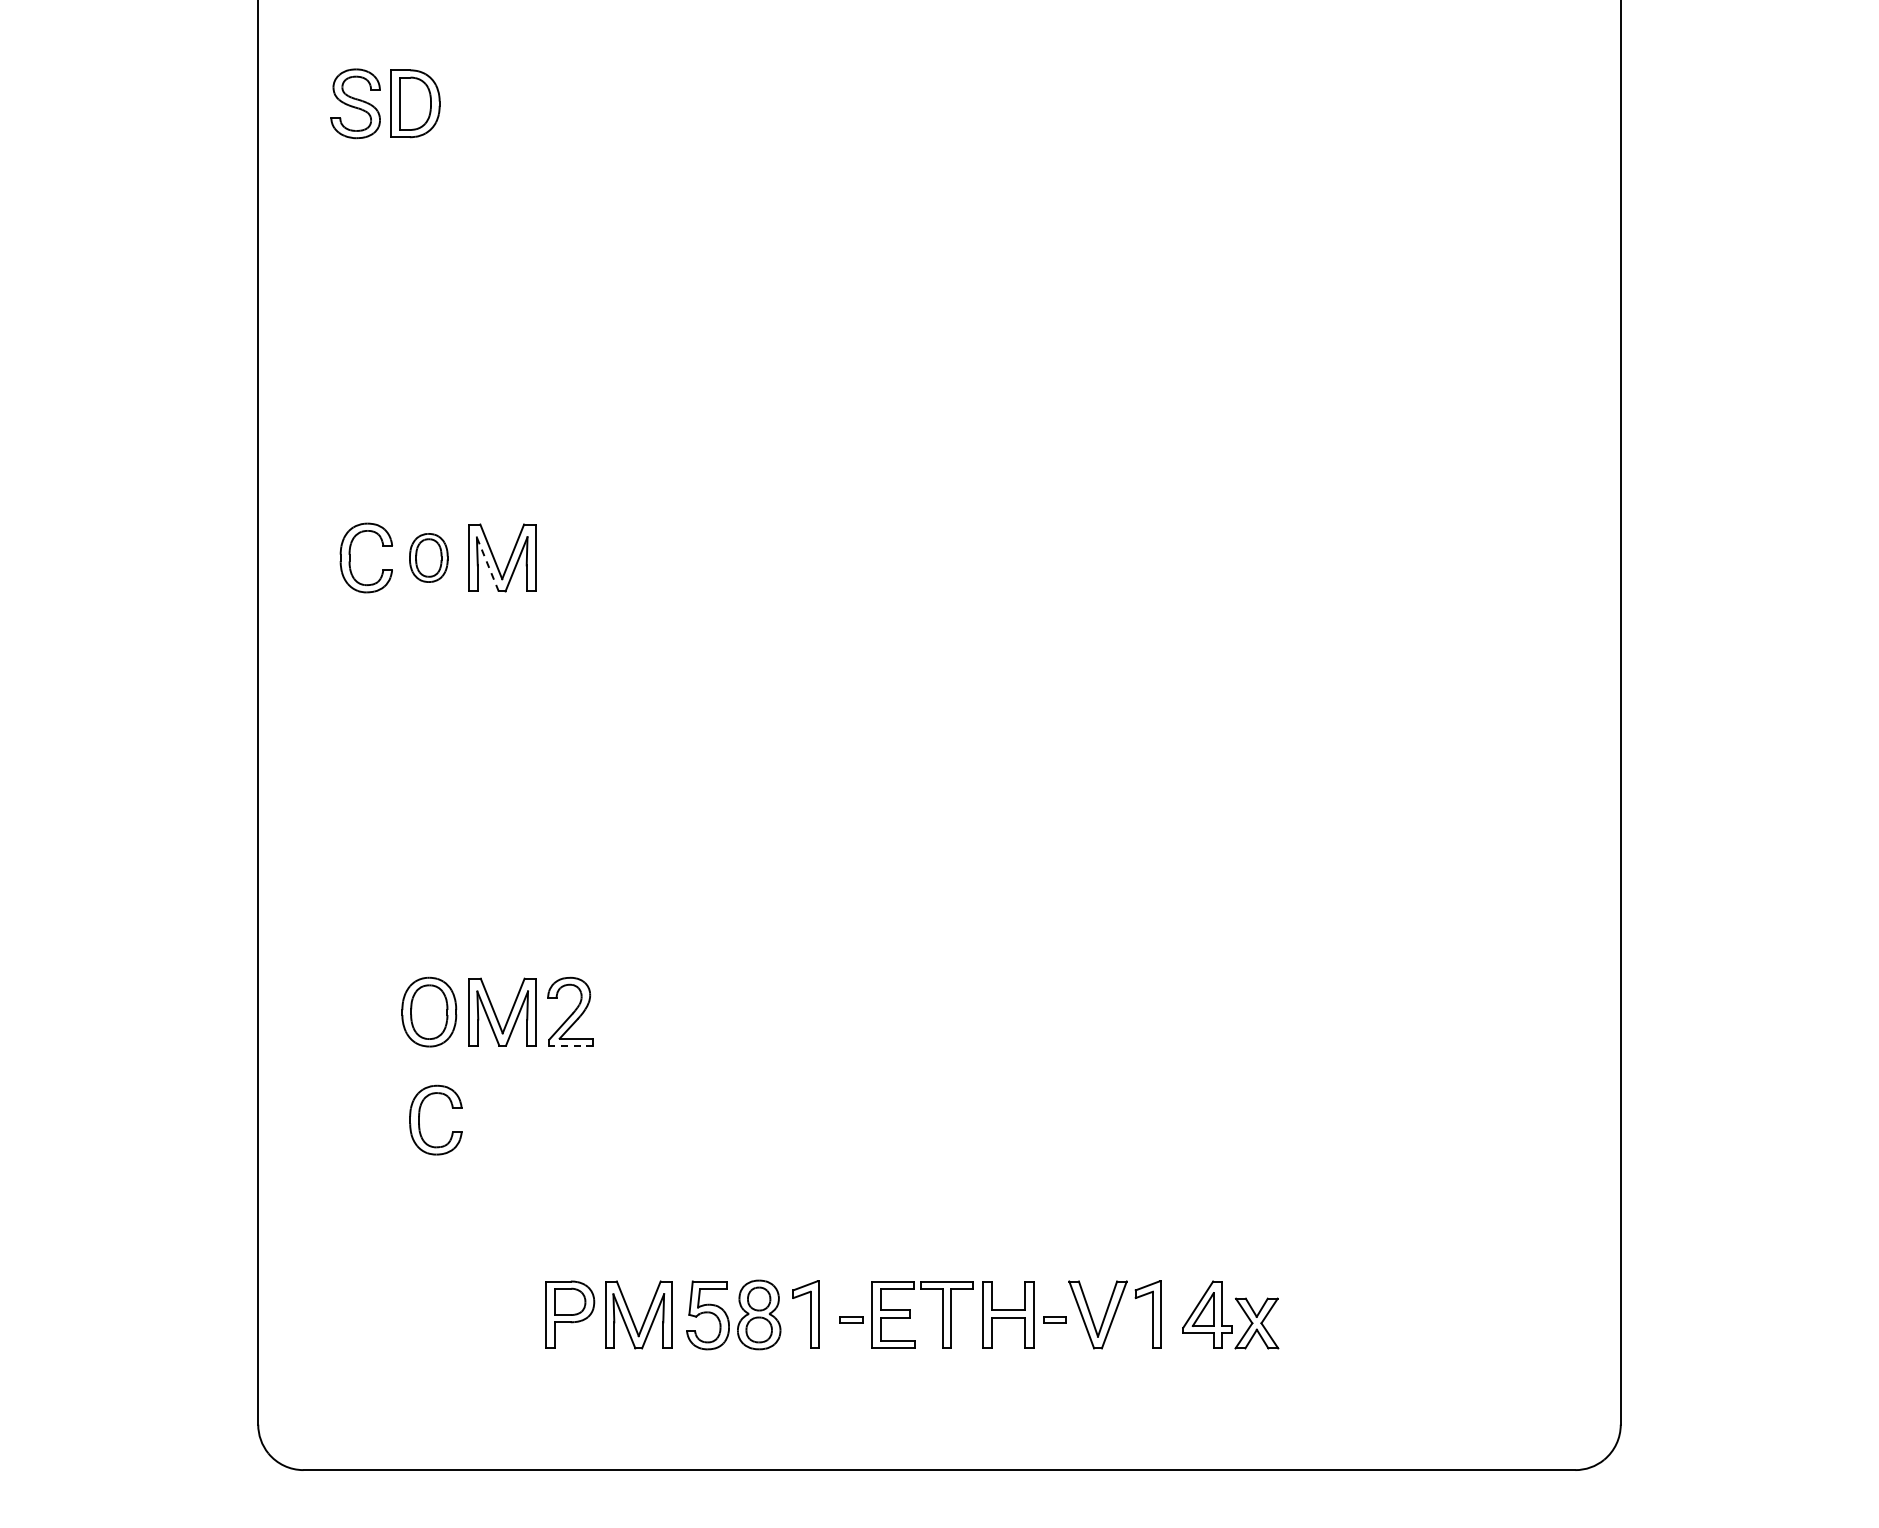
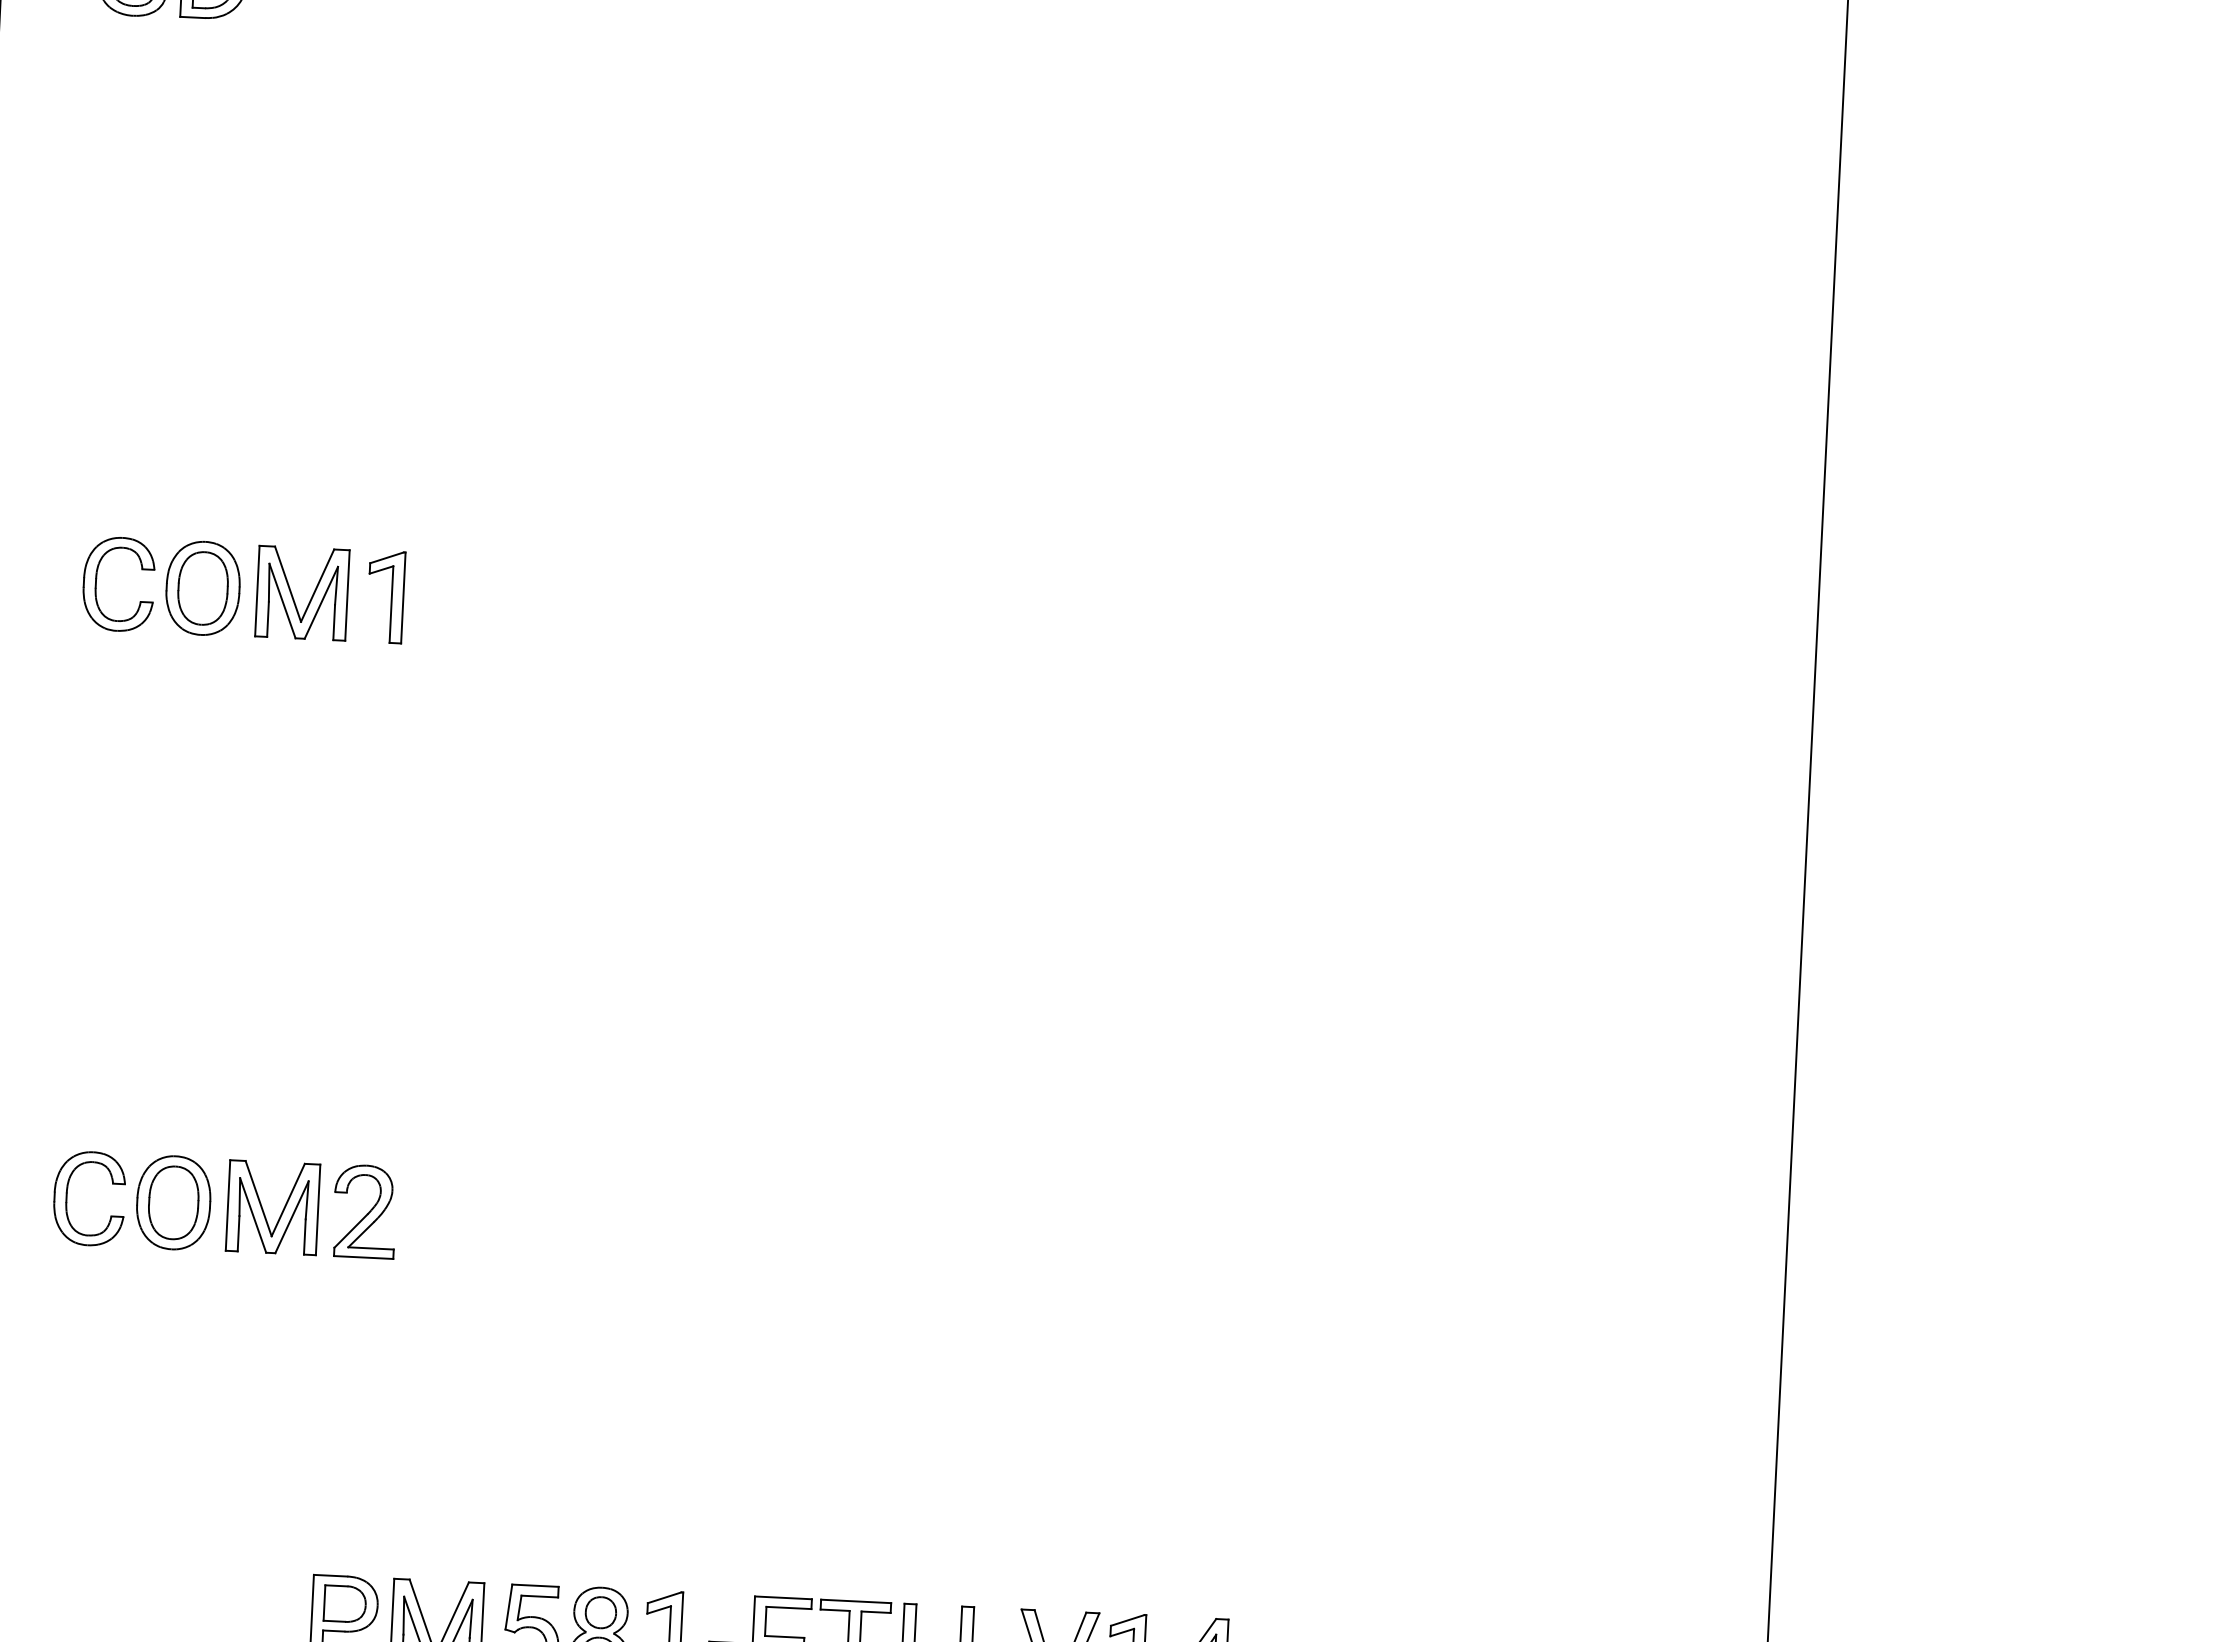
part: (428, 557) -> (202, 587), size x1.43
part: (563, 557) -> (385, 596), added
line: (487, 563) -> (282, 599), dashed -> solid
line: (571, 1045) -> (363, 1257), dashed -> solid
part: (419, 1119) -> (67, 1196), moved

